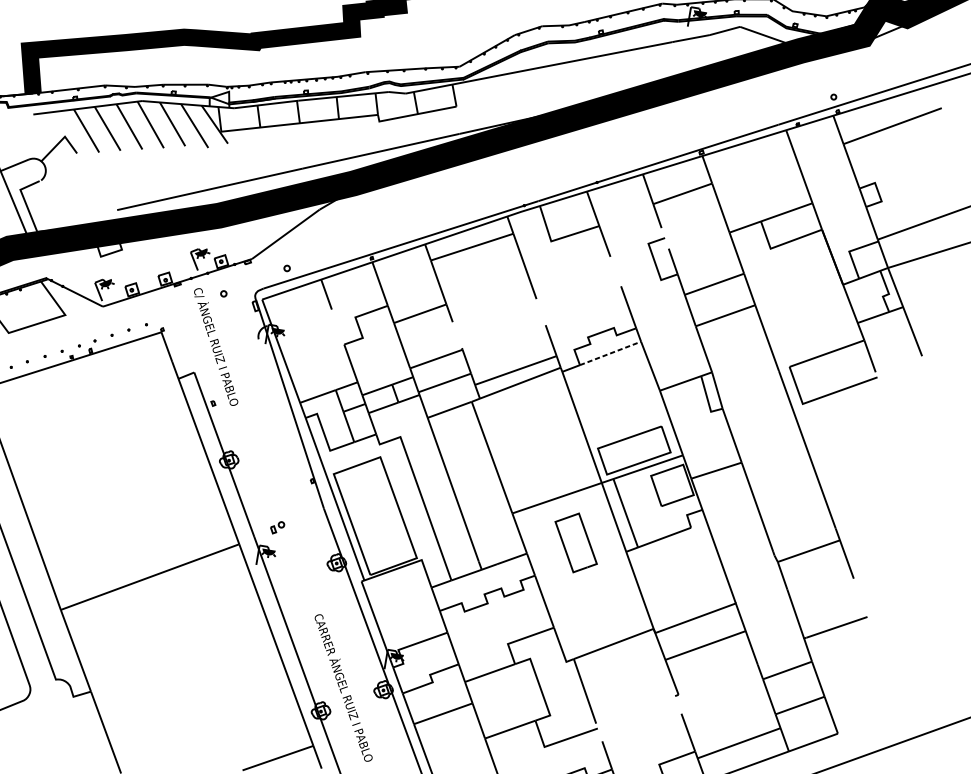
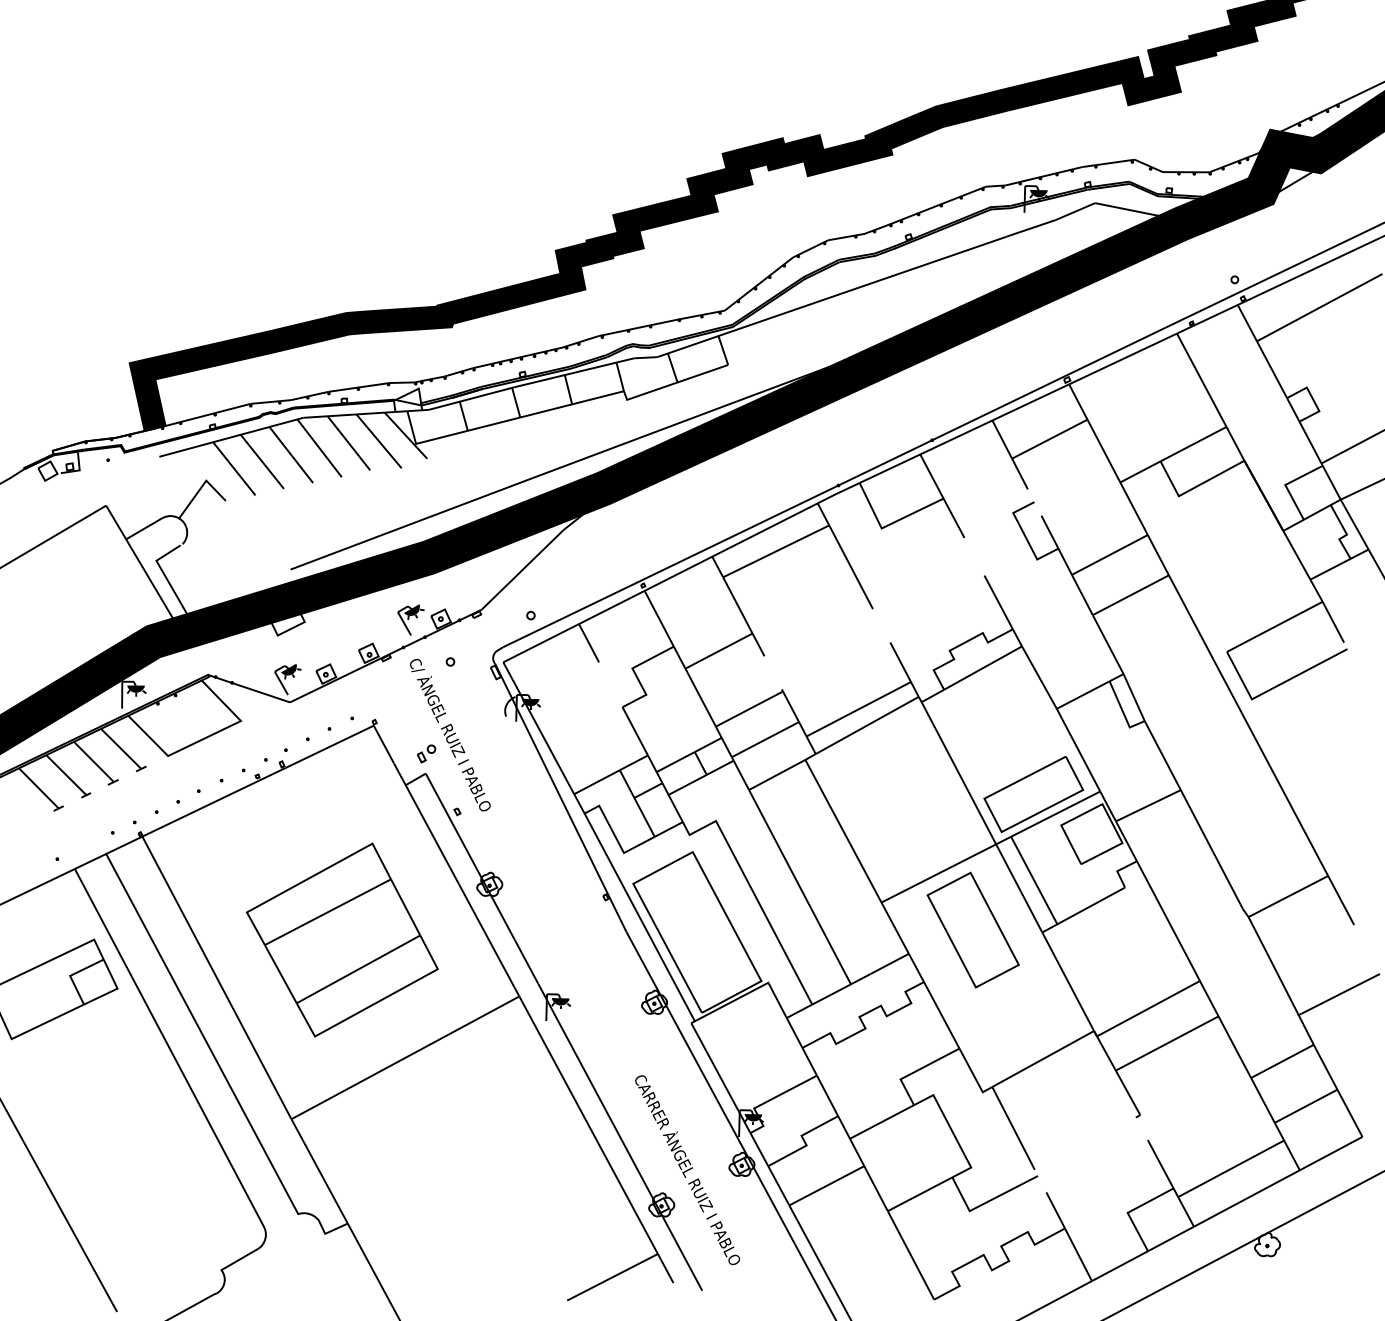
line: (610, 353) -> (983, 668), dashed -> solid
part: (116, 484) -> (342, 939), added
part: (277, 527) -> (426, 753), moved
part: (575, 542) -> (972, 929), size x1.43

